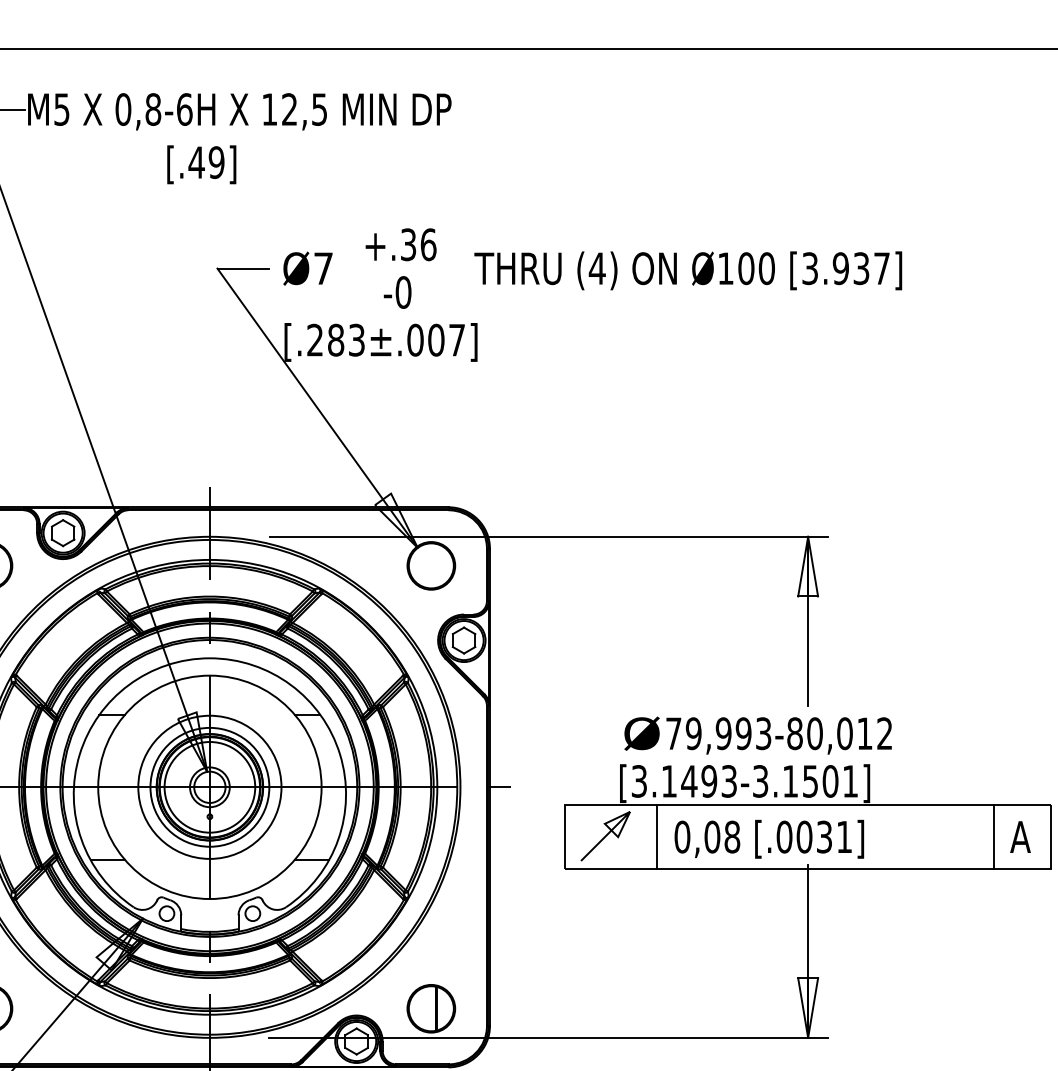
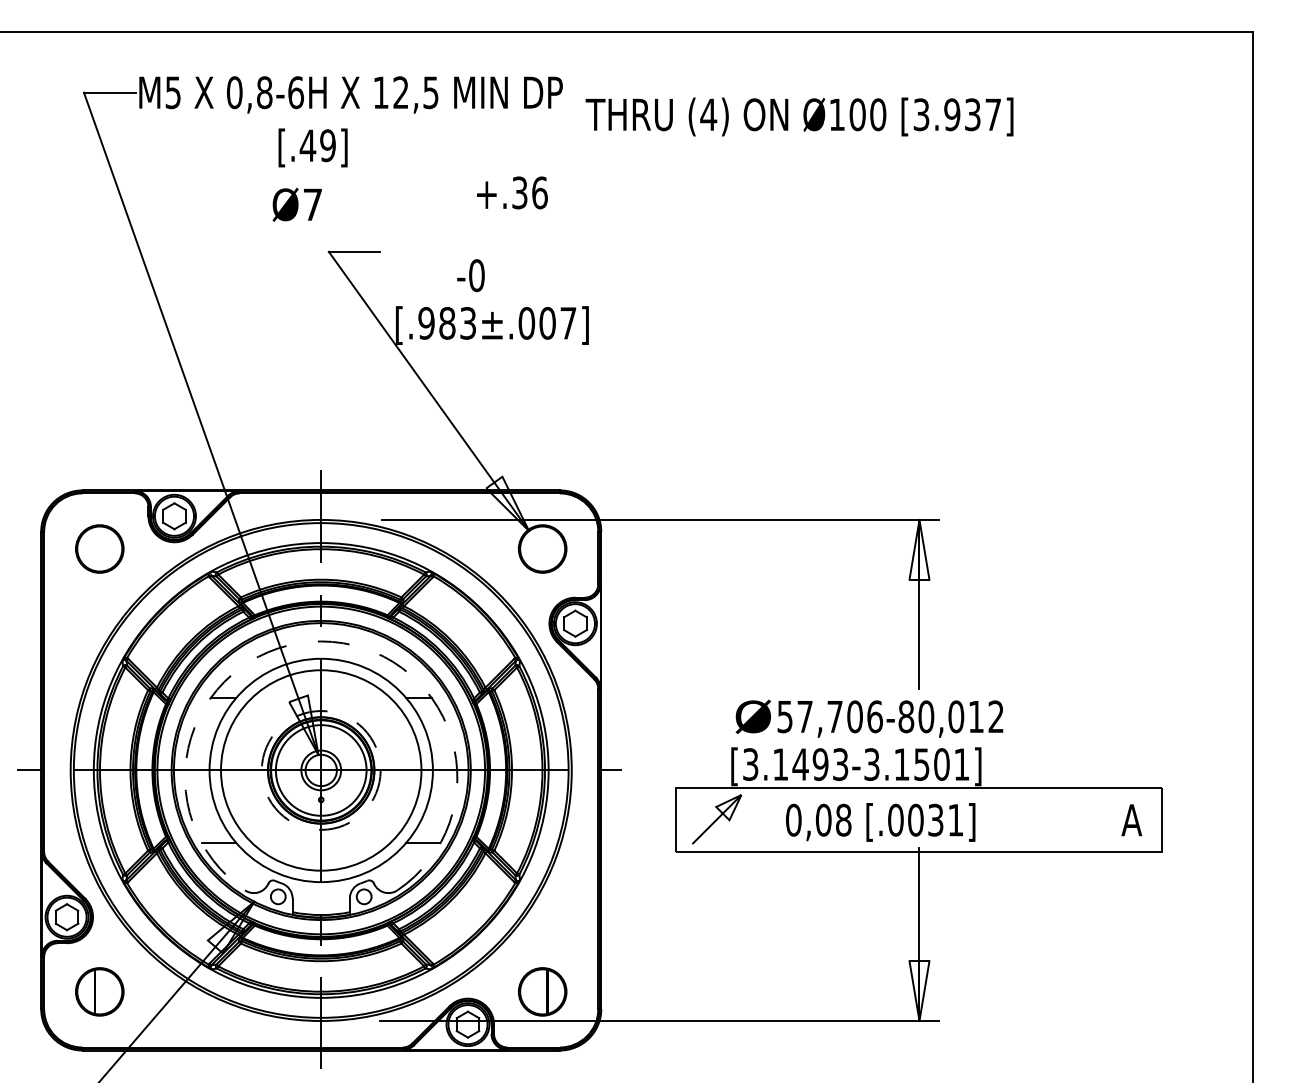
text: (401, 244) -> (512, 192), moved
text: (307, 268) -> (296, 204), moved
text: (688, 270) -> (799, 116), moved
text: (397, 292) -> (470, 275), moved
text: (315, 340) -> (426, 323), [.283±.007] -> [.983±.007]
arc: (210, 658) -> (321, 641), solid -> dashed
text: (719, 733) -> (830, 716), 79,993-80,012 -> 57,706-80,012
circle: (209, 787) -> (320, 770), size x1.4
circle: (209, 787) -> (320, 770), solid -> dashed
line: (656, 837) -> (767, 820), removed
line: (994, 837) -> (1105, 820), removed

